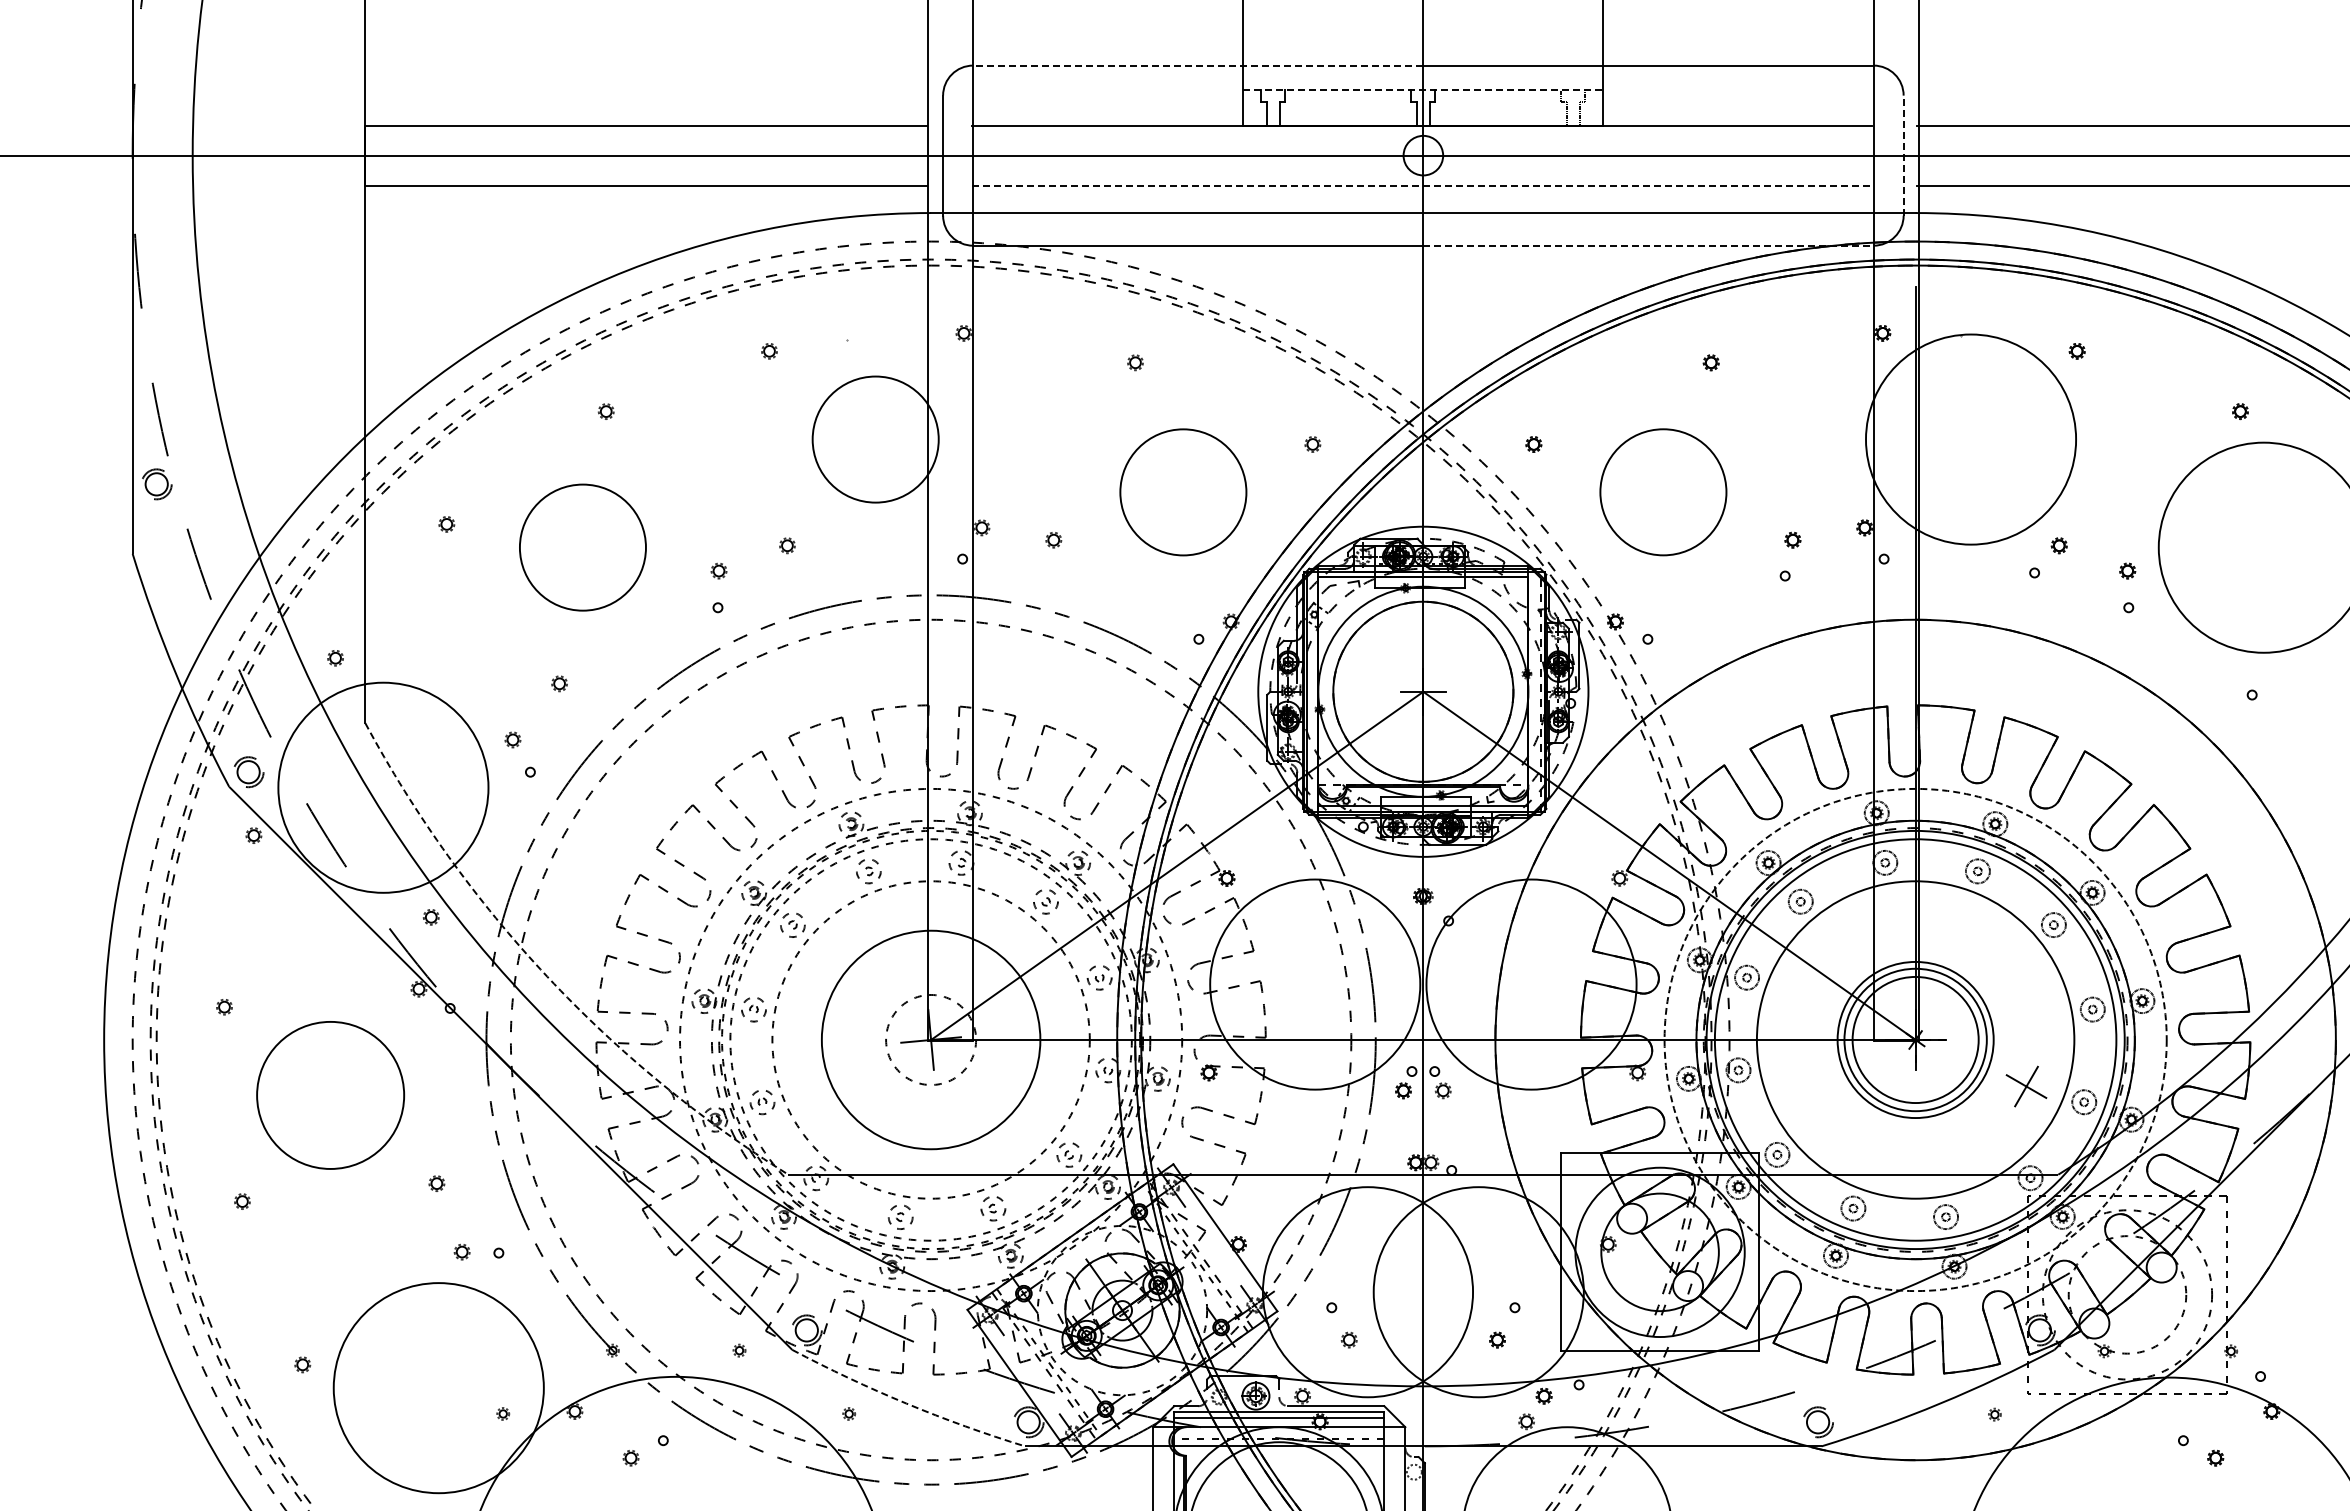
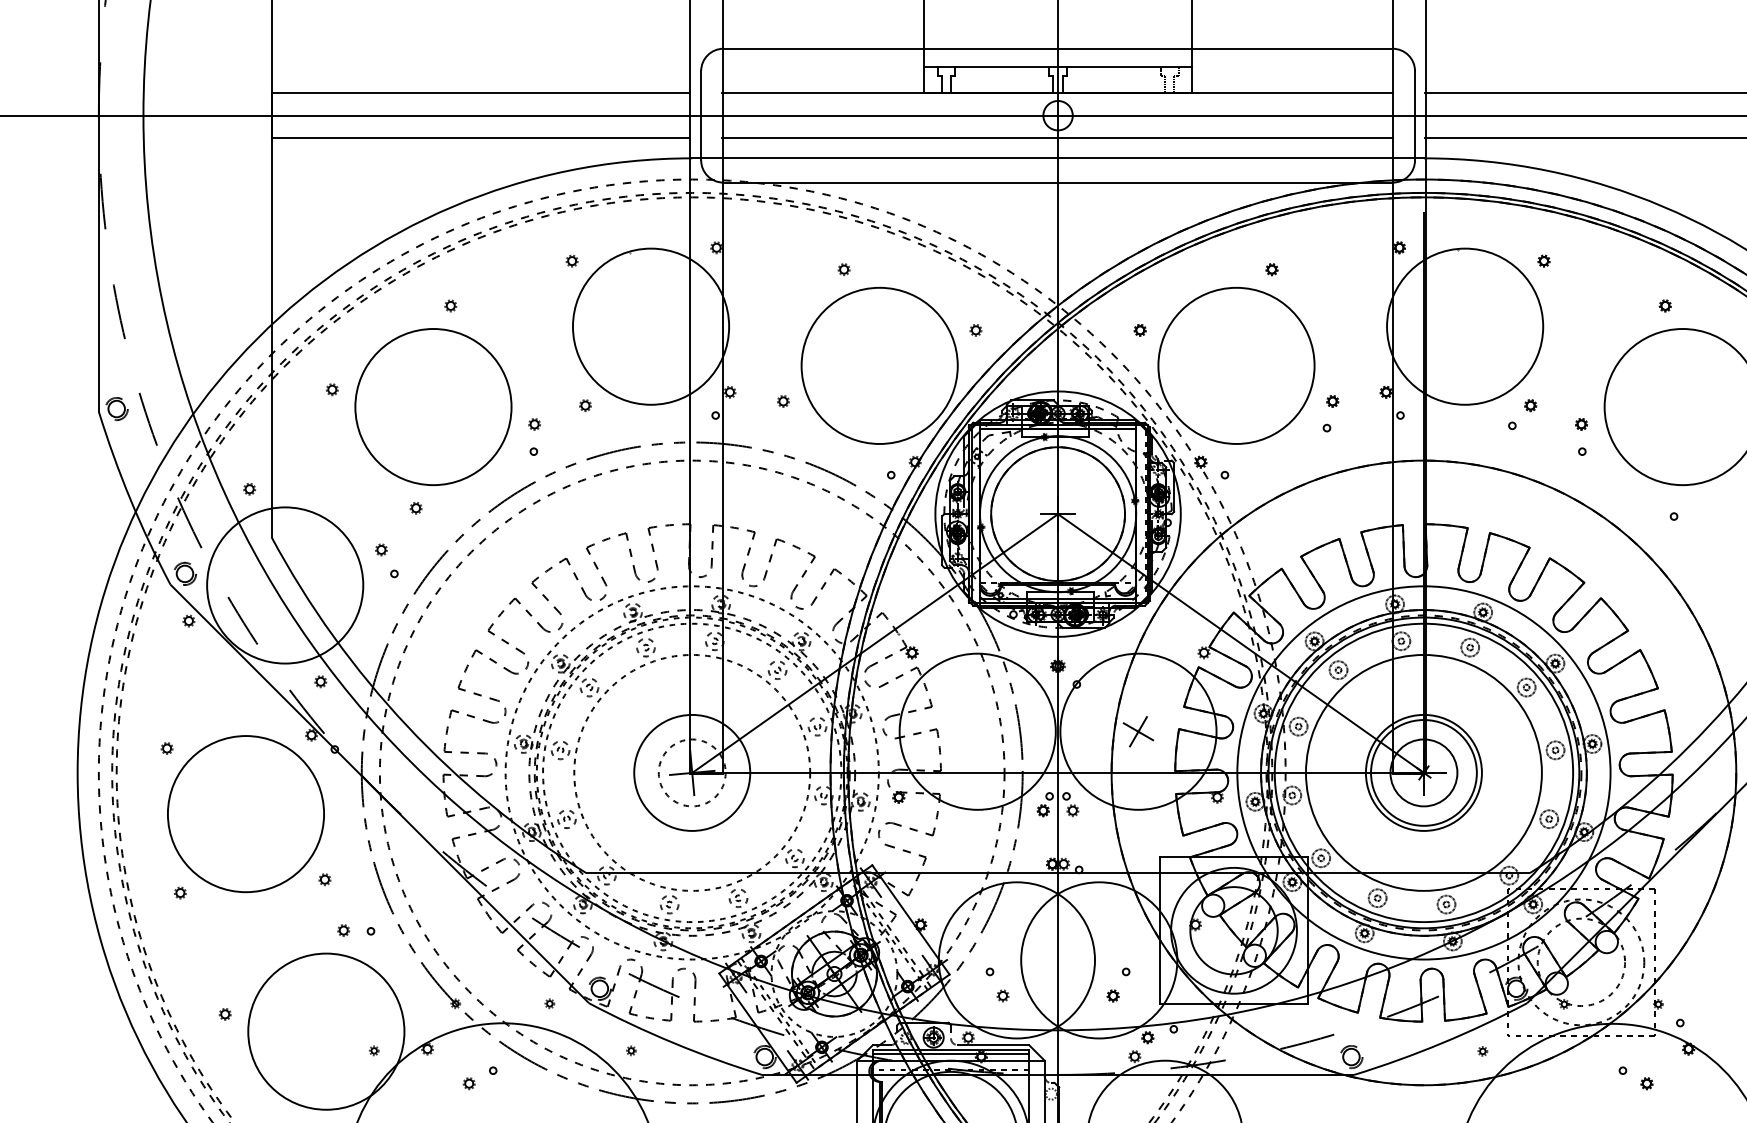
line: (1197, 65) -> (890, 48), dashed -> solid
line: (1423, 89) -> (1058, 66), dashed -> solid
line: (1903, 155) -> (1414, 115), dashed -> solid
line: (1422, 185) -> (1057, 137), dashed -> solid
line: (1649, 245) -> (1226, 182), dashed -> solid
circle: (875, 439) -> (650, 326), size x1.67
part: (157, 484) -> (117, 409), moved
circle: (1183, 492) -> (879, 366), size x1.67
circle: (1663, 492) -> (1236, 366), size x1.67
circle: (582, 547) -> (433, 406), size x1.67
arc: (547, 976) -> (407, 725), dashed -> solid
circle: (931, 1039) -> (692, 772), size x0.71
circle: (1915, 1039) -> (1423, 772), dashed -> solid
circle: (1915, 1039) -> (1423, 772), size x0.71
part: (2026, 1086) -> (1138, 731), moved
circle: (330, 1095) -> (245, 814), size x1.43
arc: (906, 1403) -> (673, 1043), dashed -> solid

